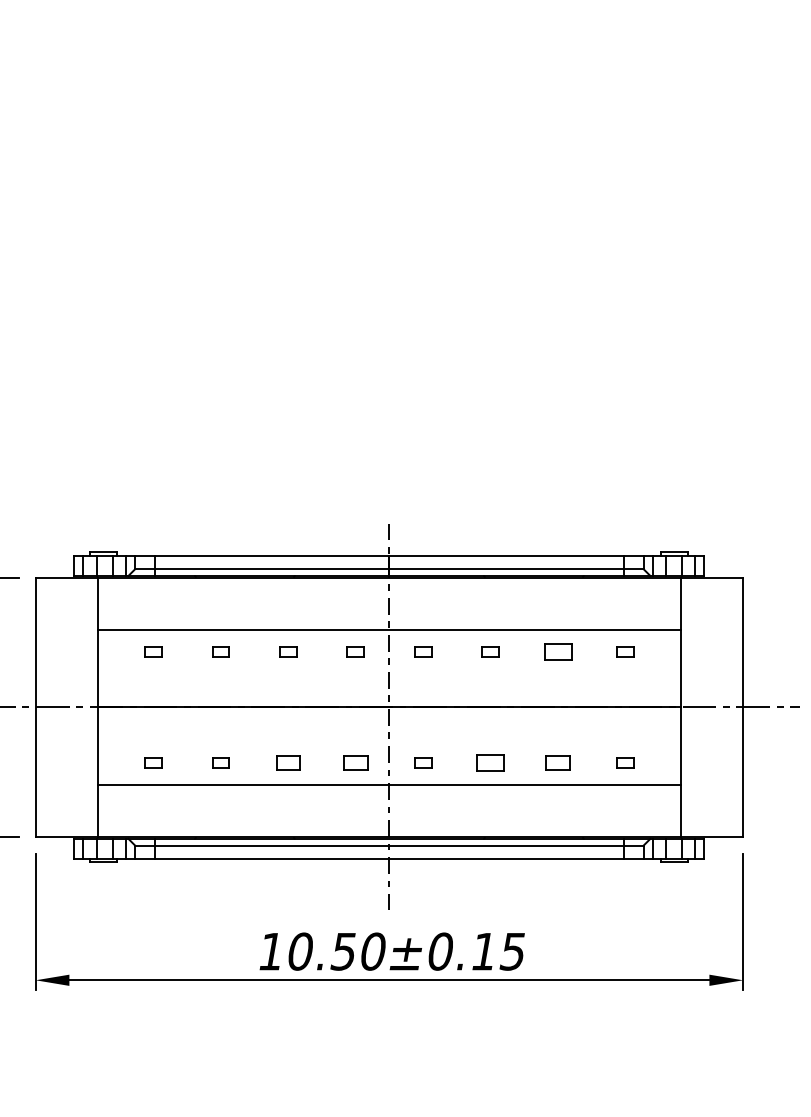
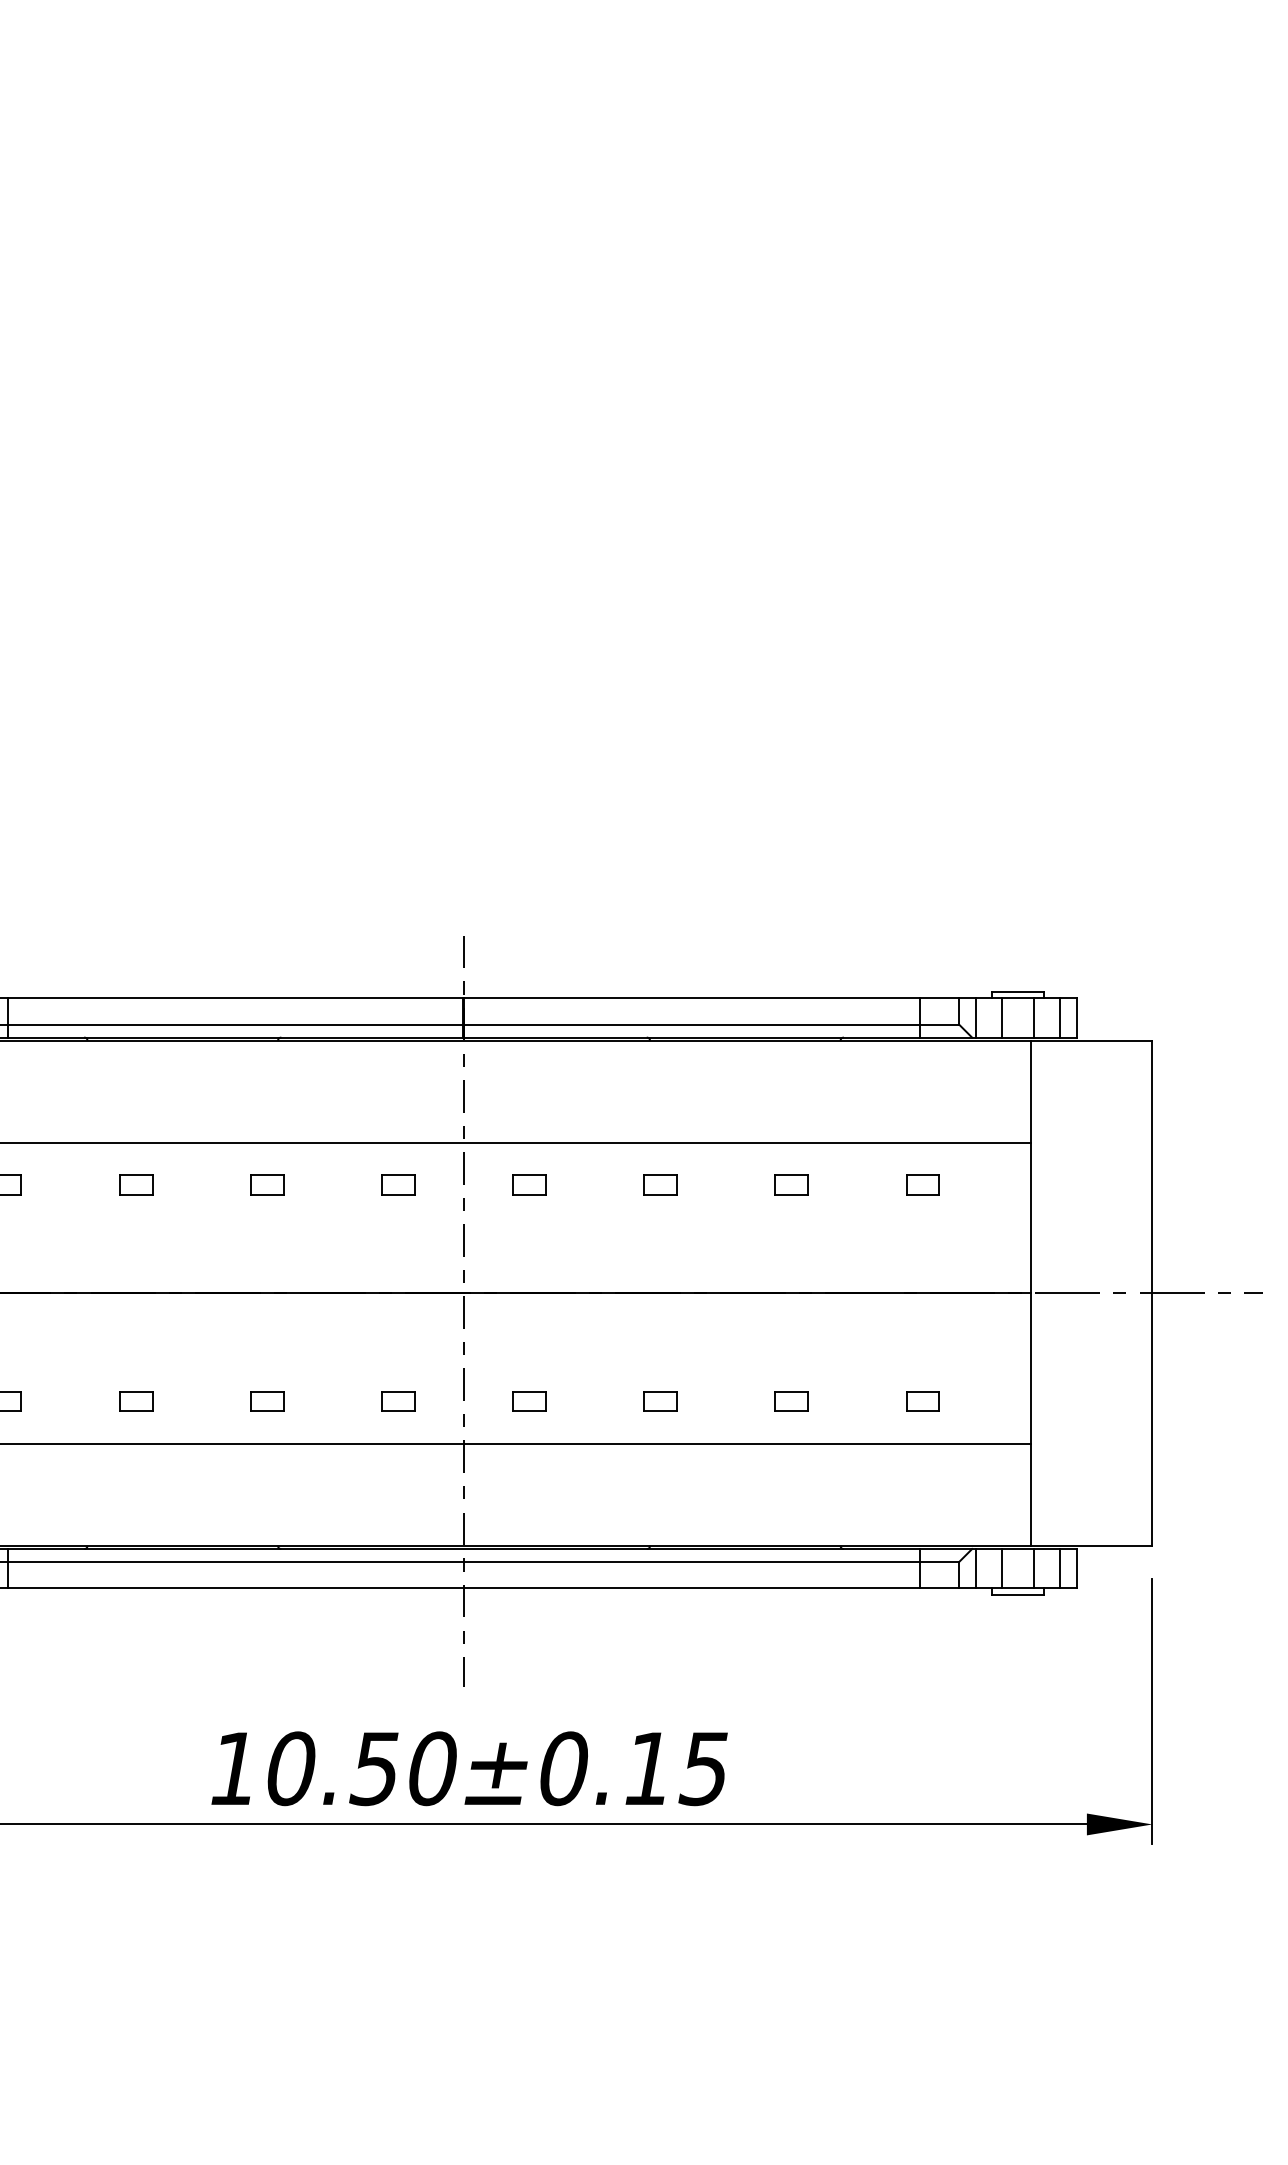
part: (557, 651) -> (791, 1184), size x0.62
part: (288, 762) -> (267, 1400), size x0.71
part: (355, 762) -> (398, 1400), size x0.71
part: (490, 762) -> (660, 1400), size x0.62
part: (557, 762) -> (791, 1400), size x0.71

